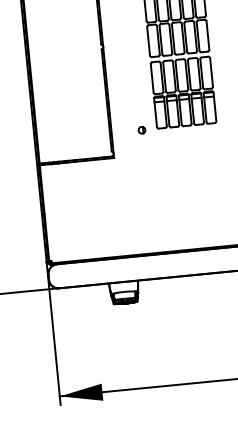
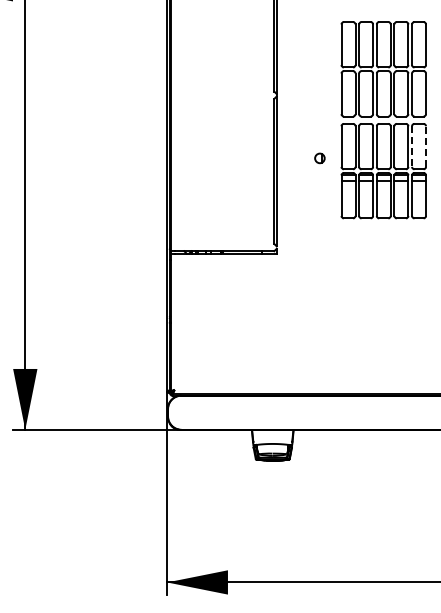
line: (211, 72) -> (426, 146), solid -> dashed
line: (202, 74) -> (412, 147), solid -> dashed
part: (141, 130) -> (319, 158), moved

